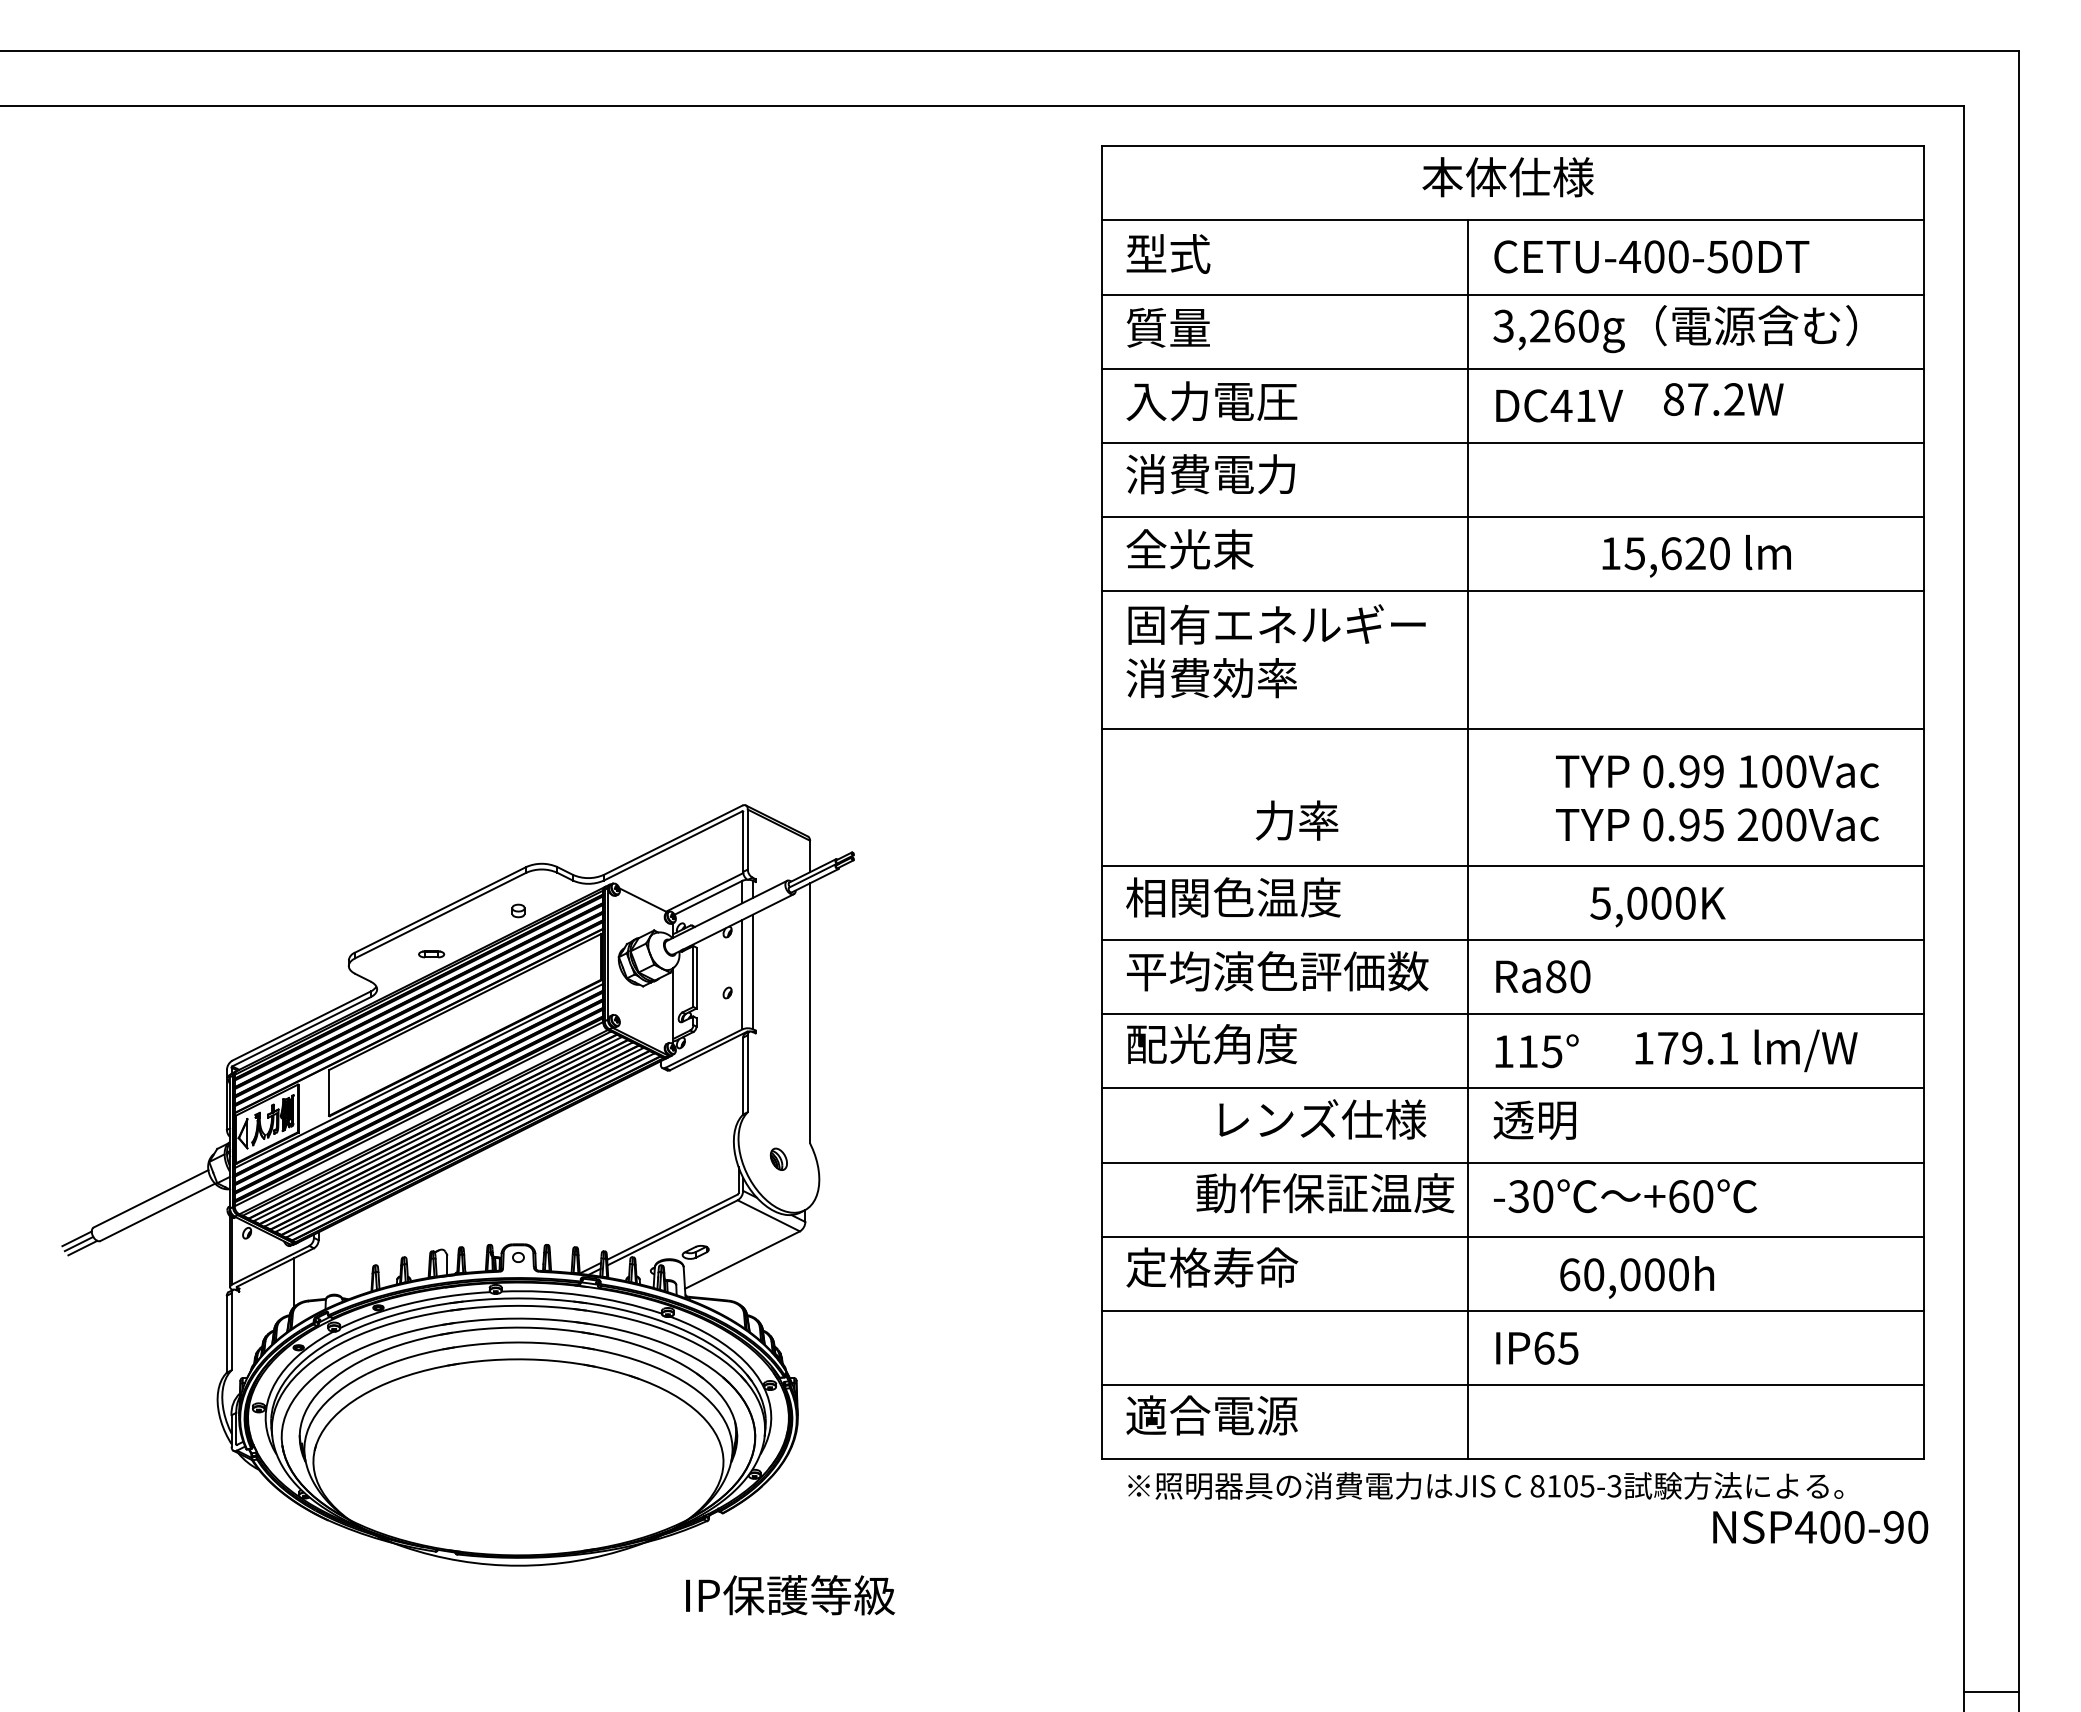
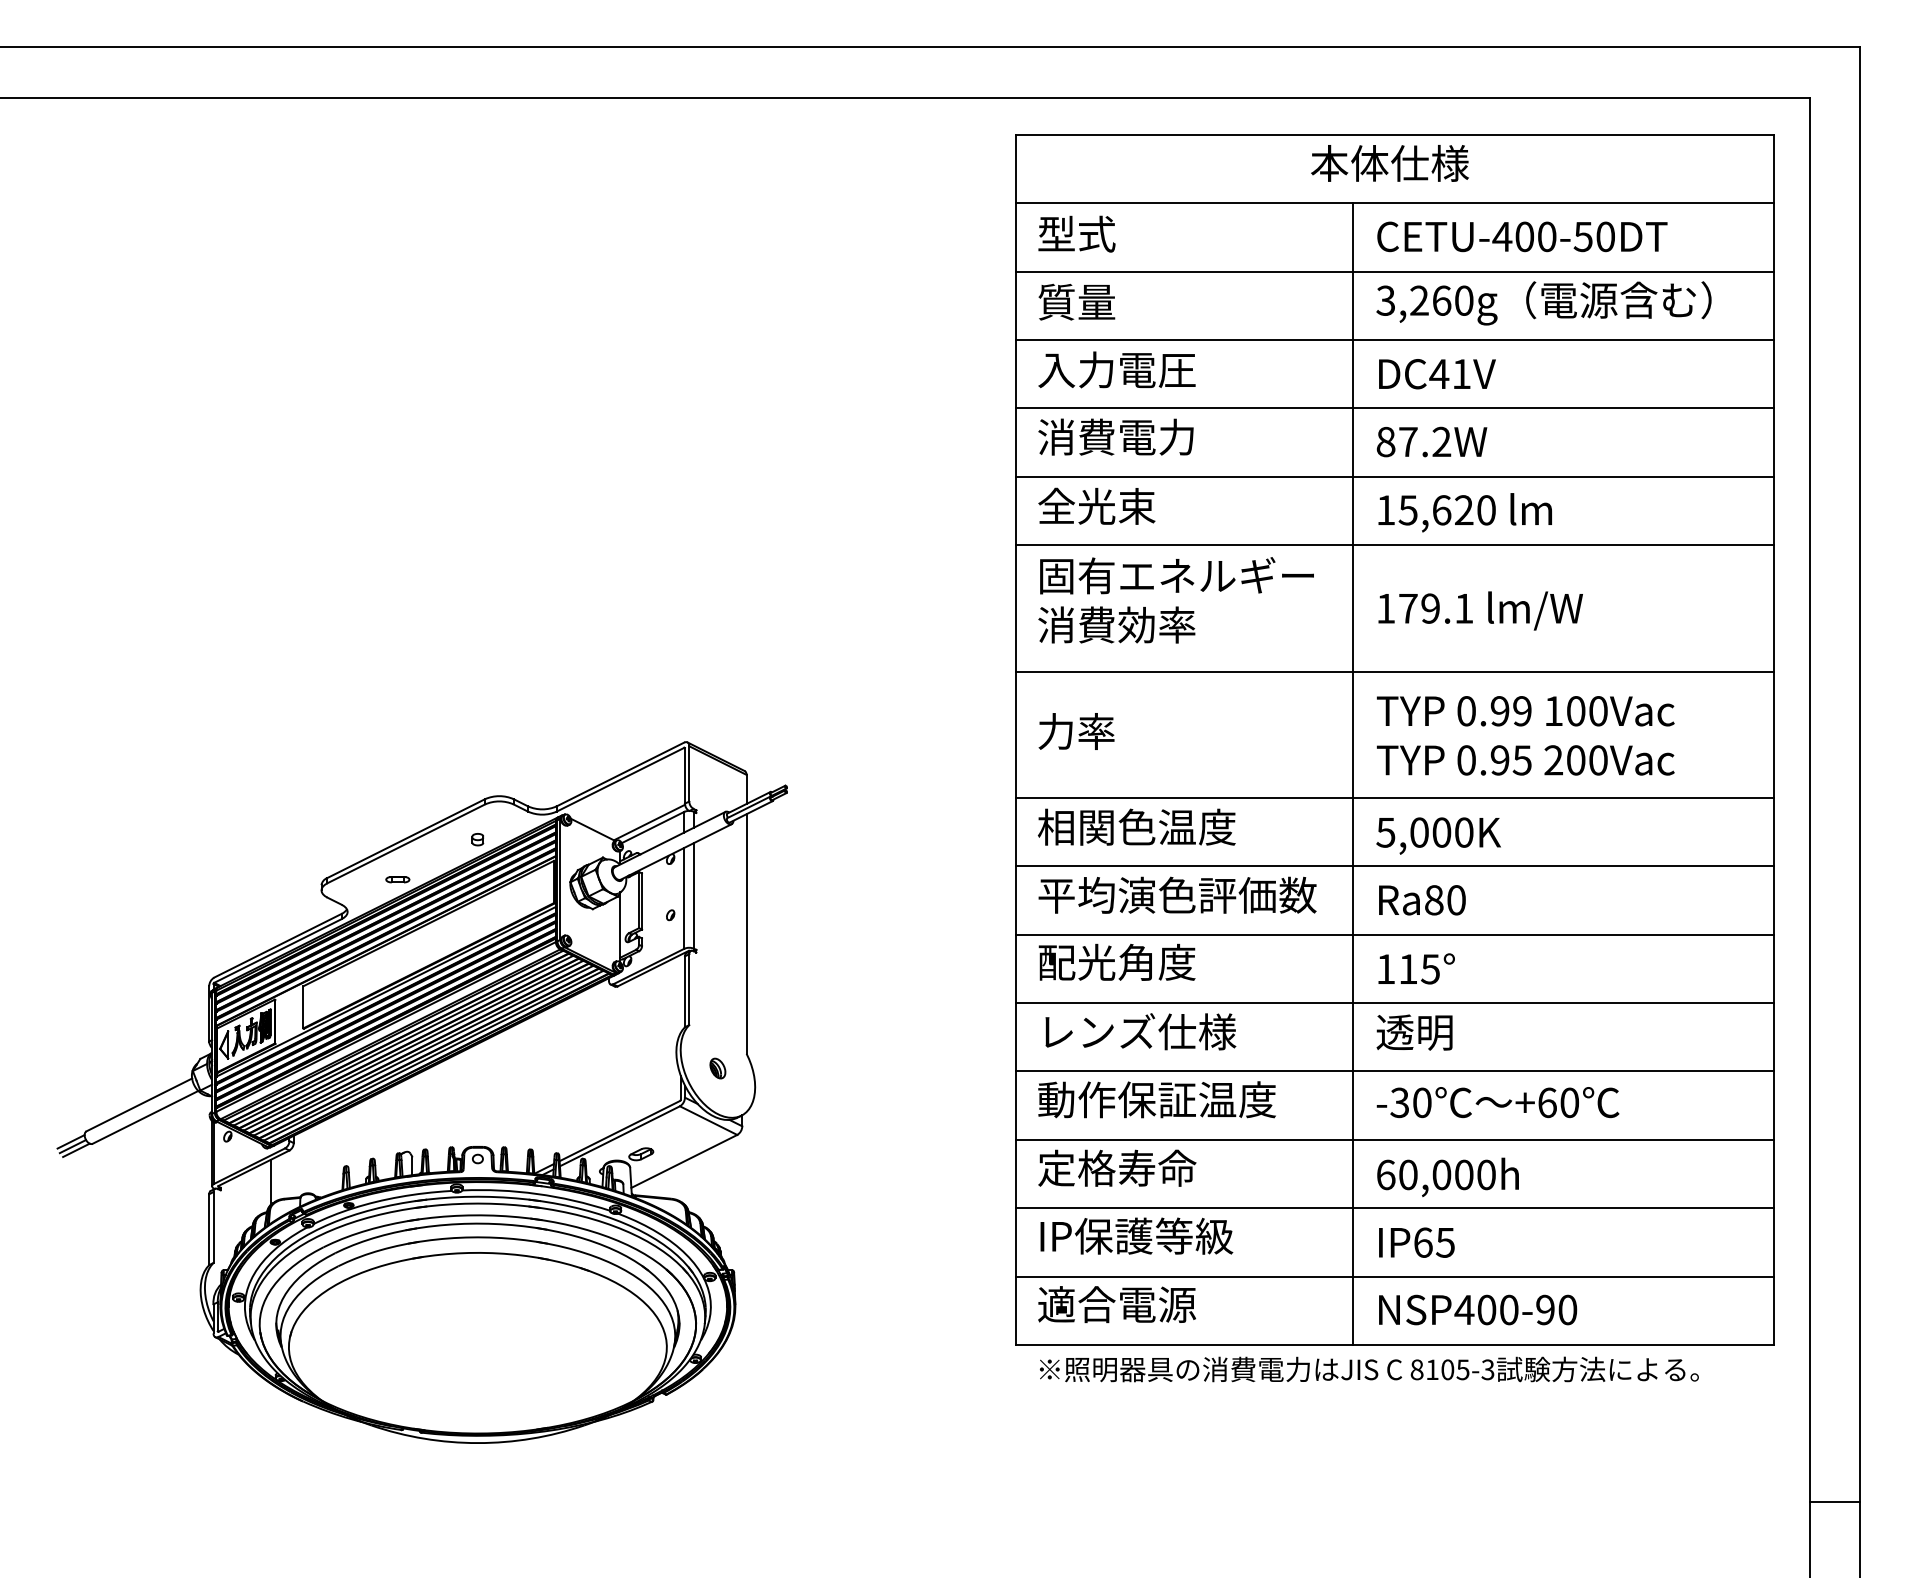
text: (1723, 399) -> (1431, 442), moved
text: (1696, 556) -> (1464, 512), moved
text: (1717, 798) -> (1525, 736), moved
text: (1297, 820) -> (1076, 731), moved
text: (1657, 906) -> (1438, 835), moved
text: (1746, 1050) -> (1480, 610), moved
text: (1322, 1119) -> (1140, 1031), moved
text: (1325, 1193) -> (1157, 1100), moved
text: (1637, 1277) -> (1448, 1177), moved
text: (1820, 1526) -> (1477, 1309), moved
text: (790, 1595) -> (1136, 1236), moved
line: (1990, 1692) -> (1834, 1501), moved

